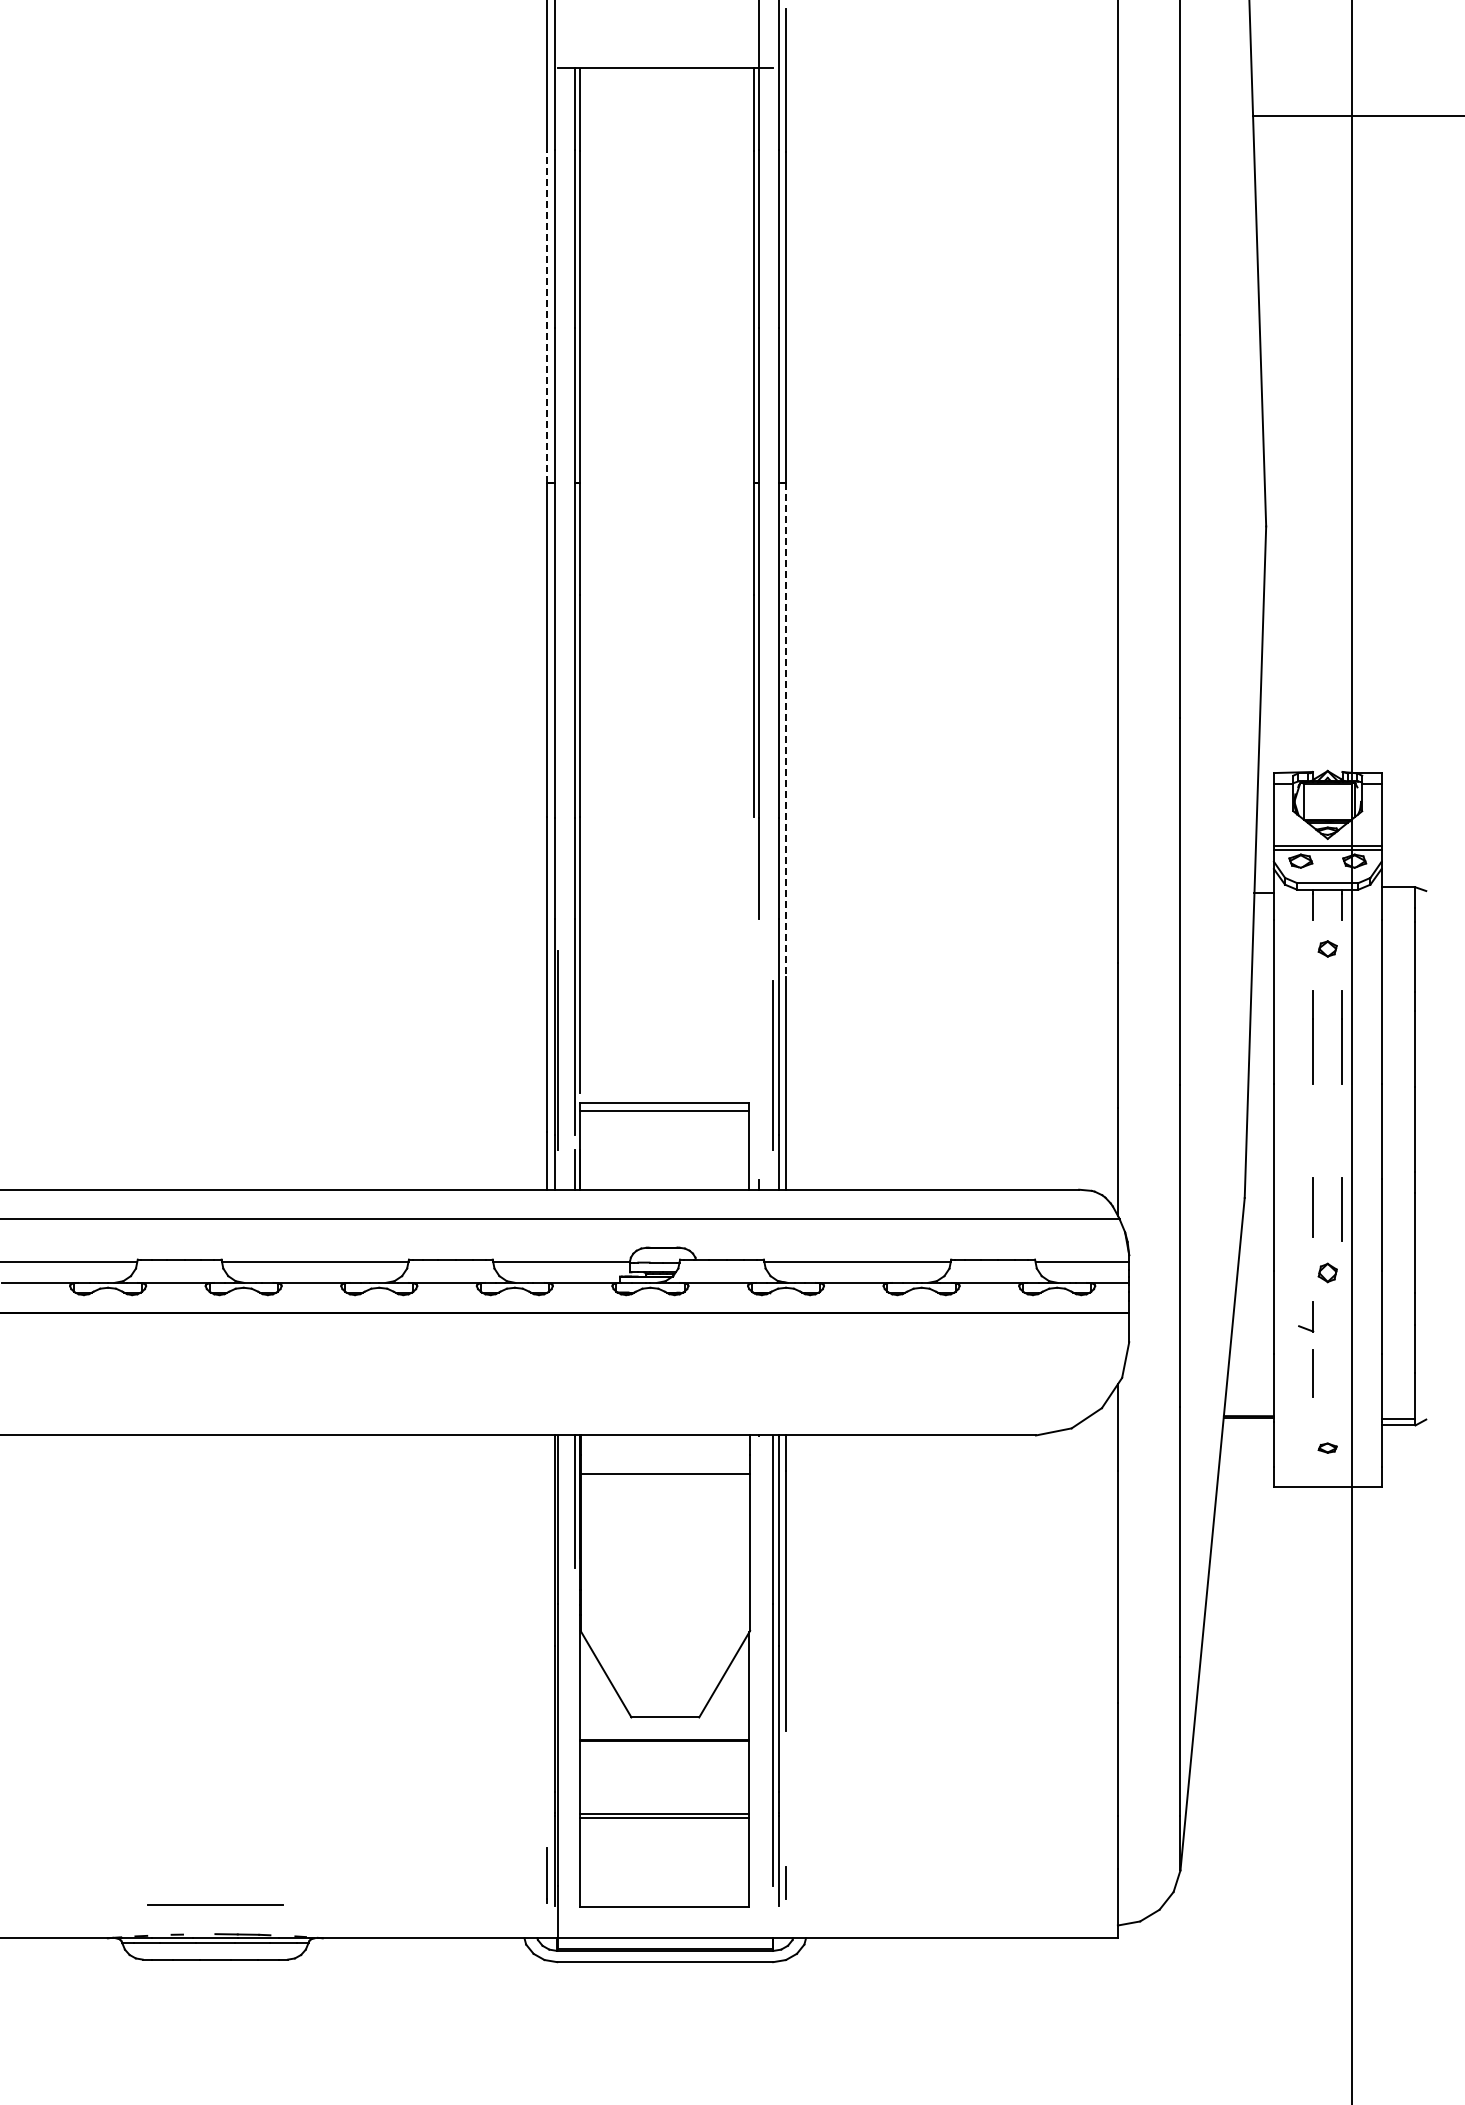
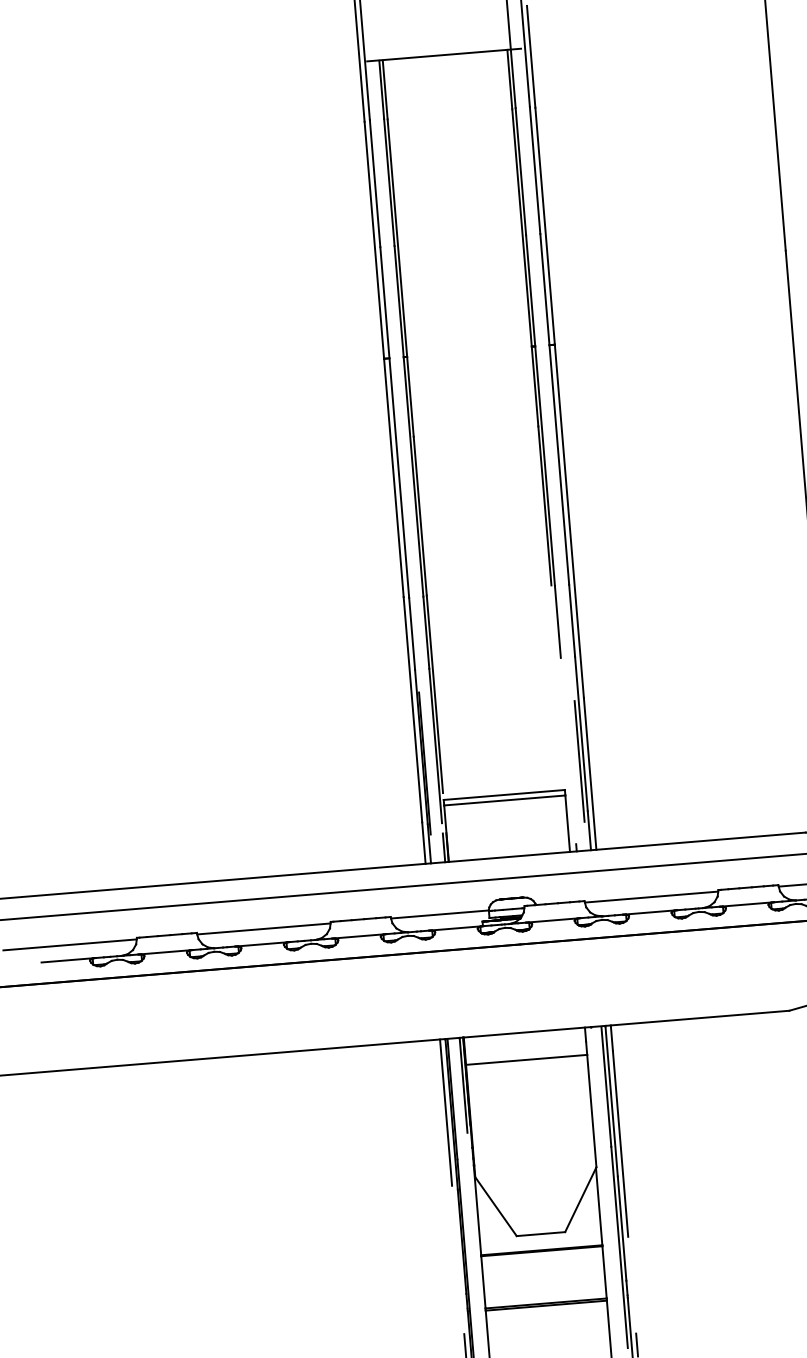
line: (547, 317) -> (374, 240), dashed -> solid
line: (786, 730) -> (569, 521), dashed -> solid
line: (547, 1537) -> (446, 1112), added

